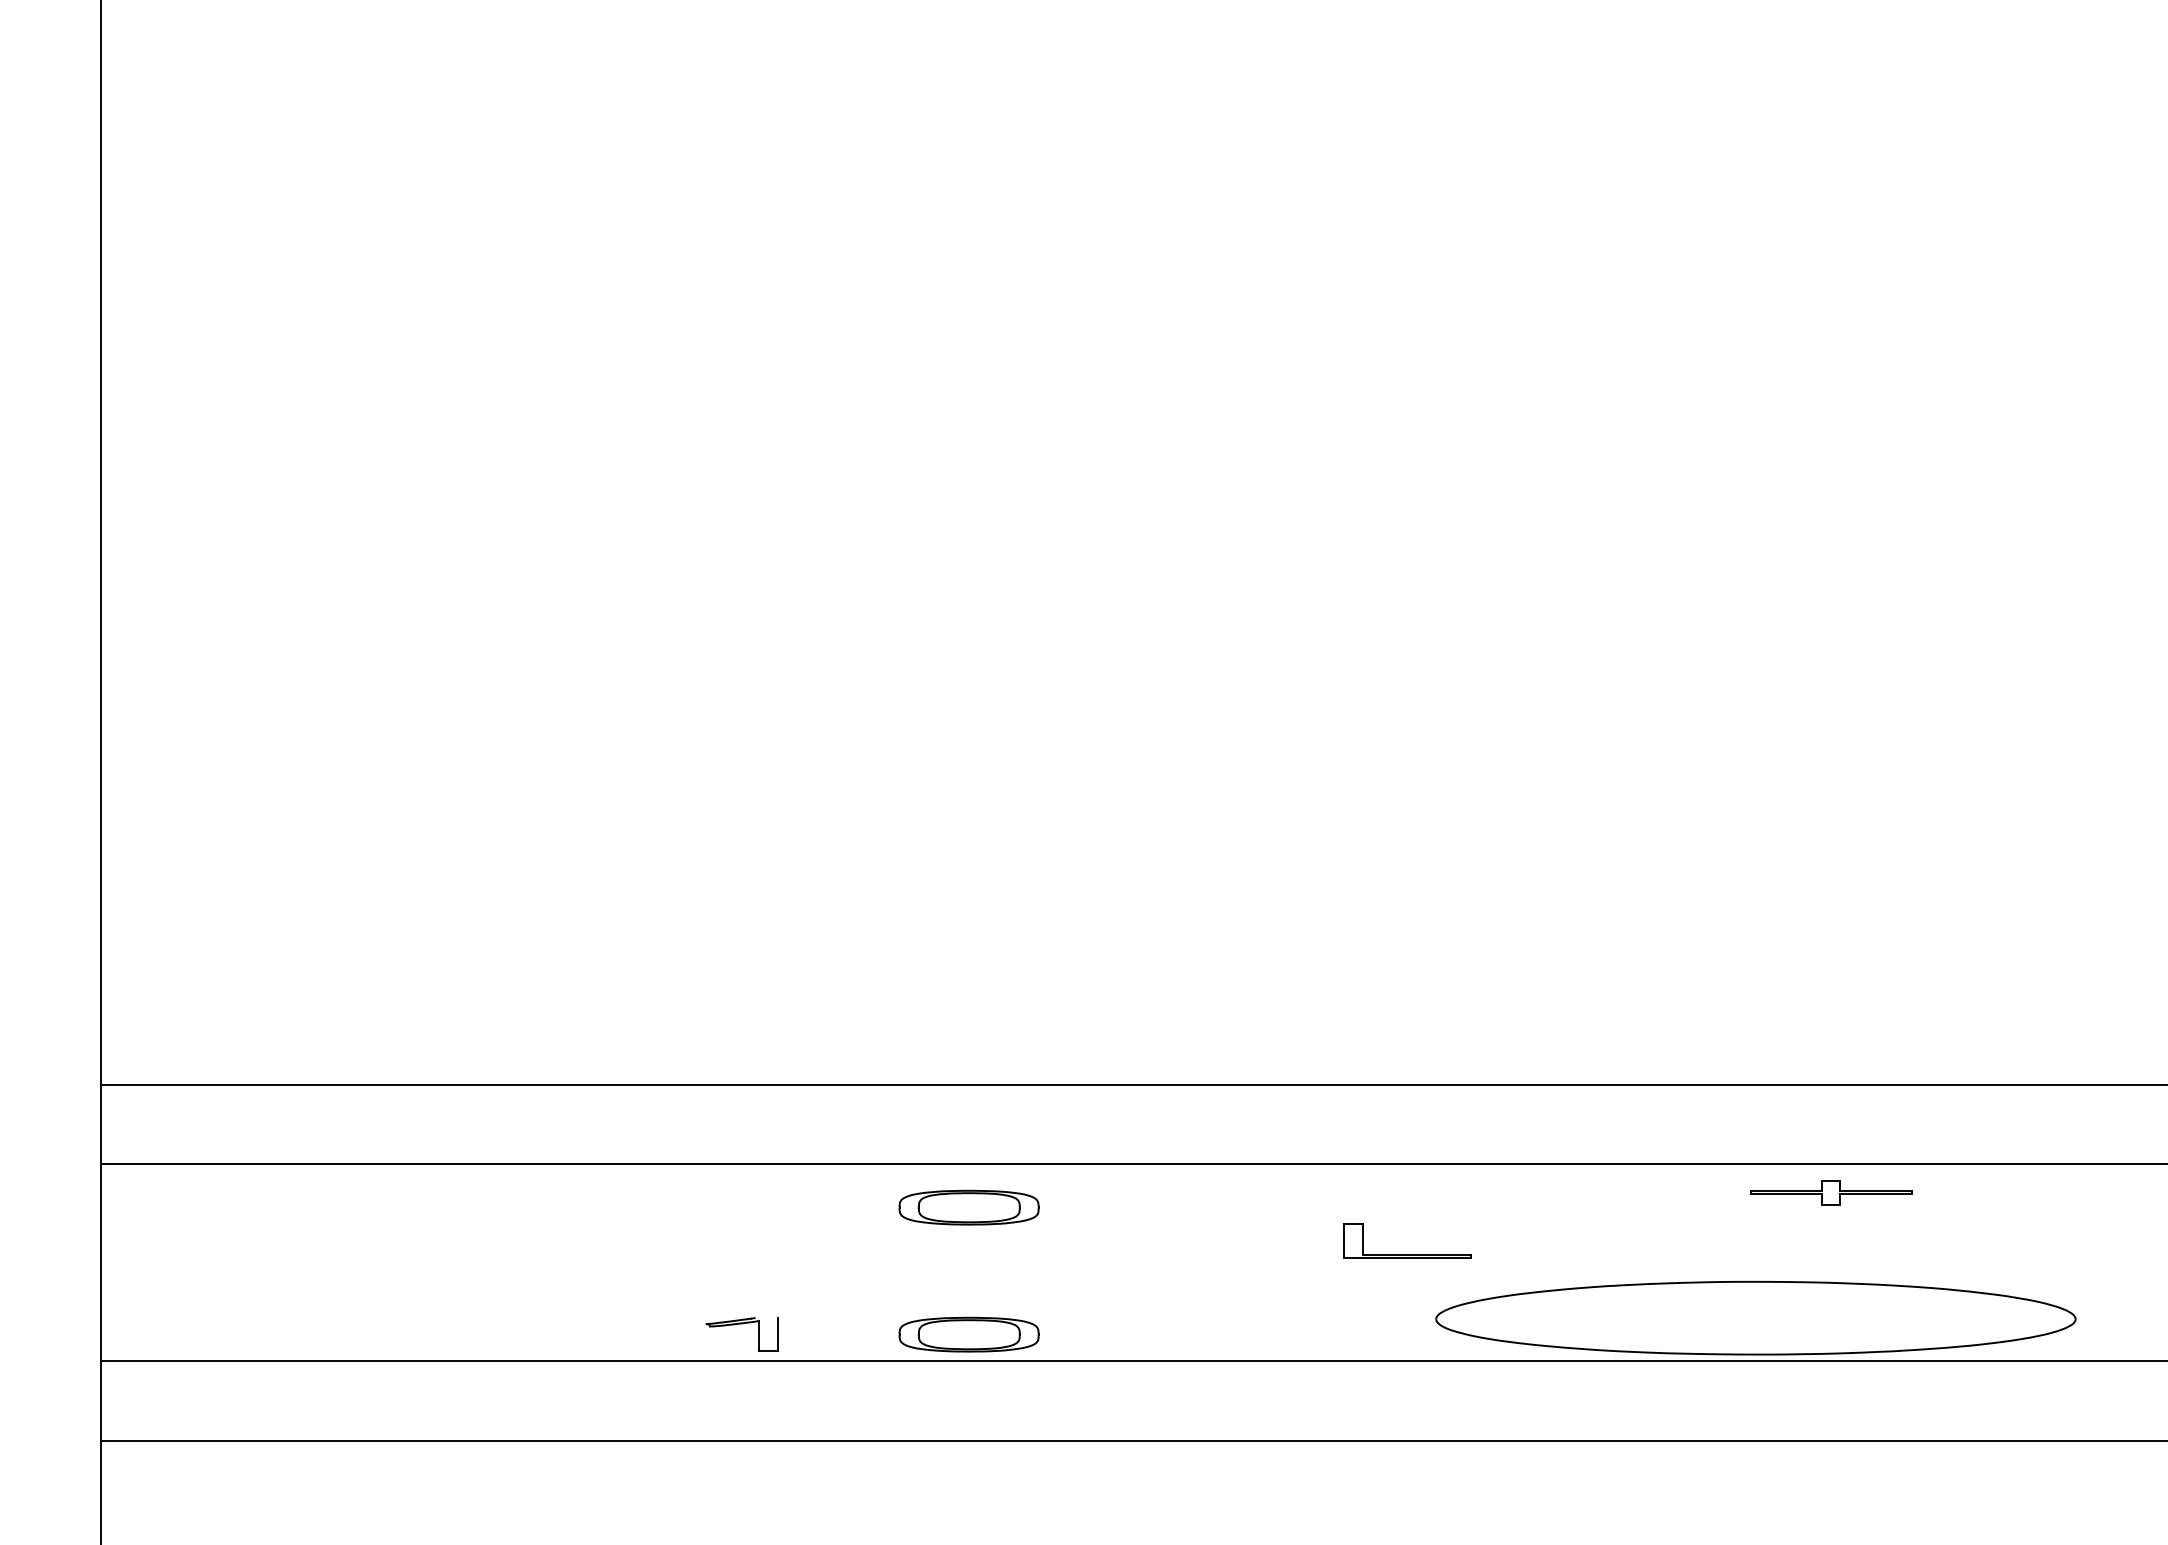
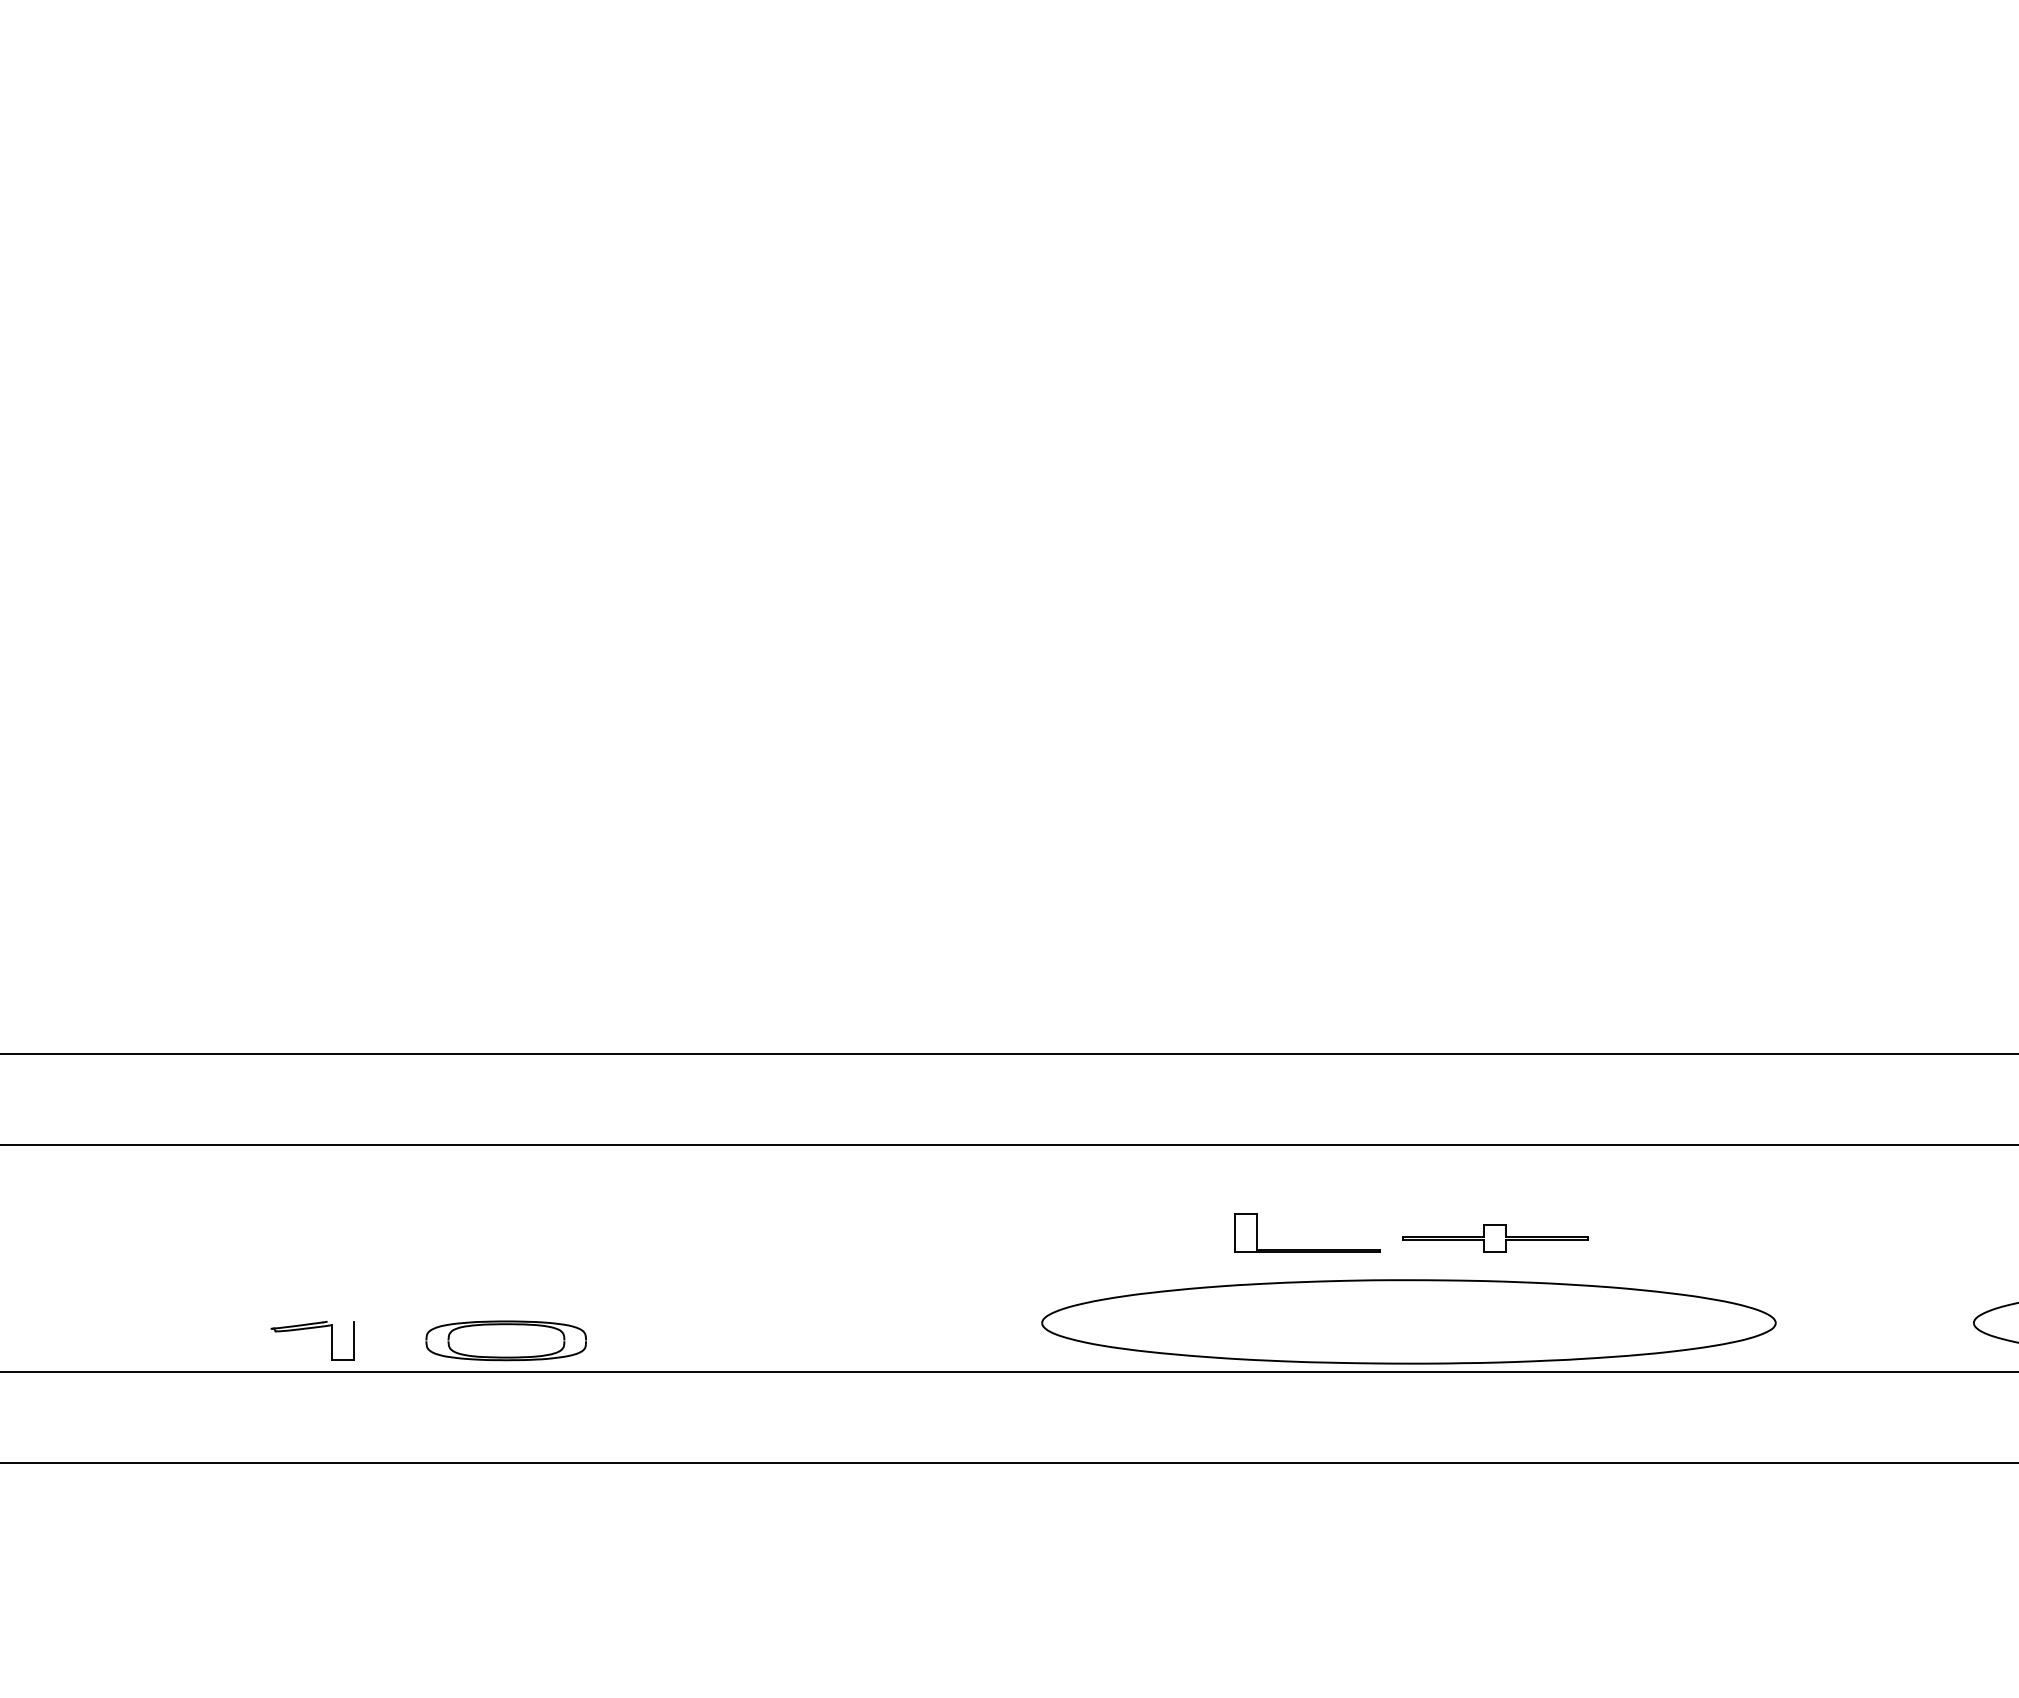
part: (1831, 1192) -> (1495, 1238), moved
part: (968, 1207) -> (505, 1194), removed
part: (1407, 1254) -> (1307, 1248), moved
part: (741, 1324) -> (311, 1329), moved

